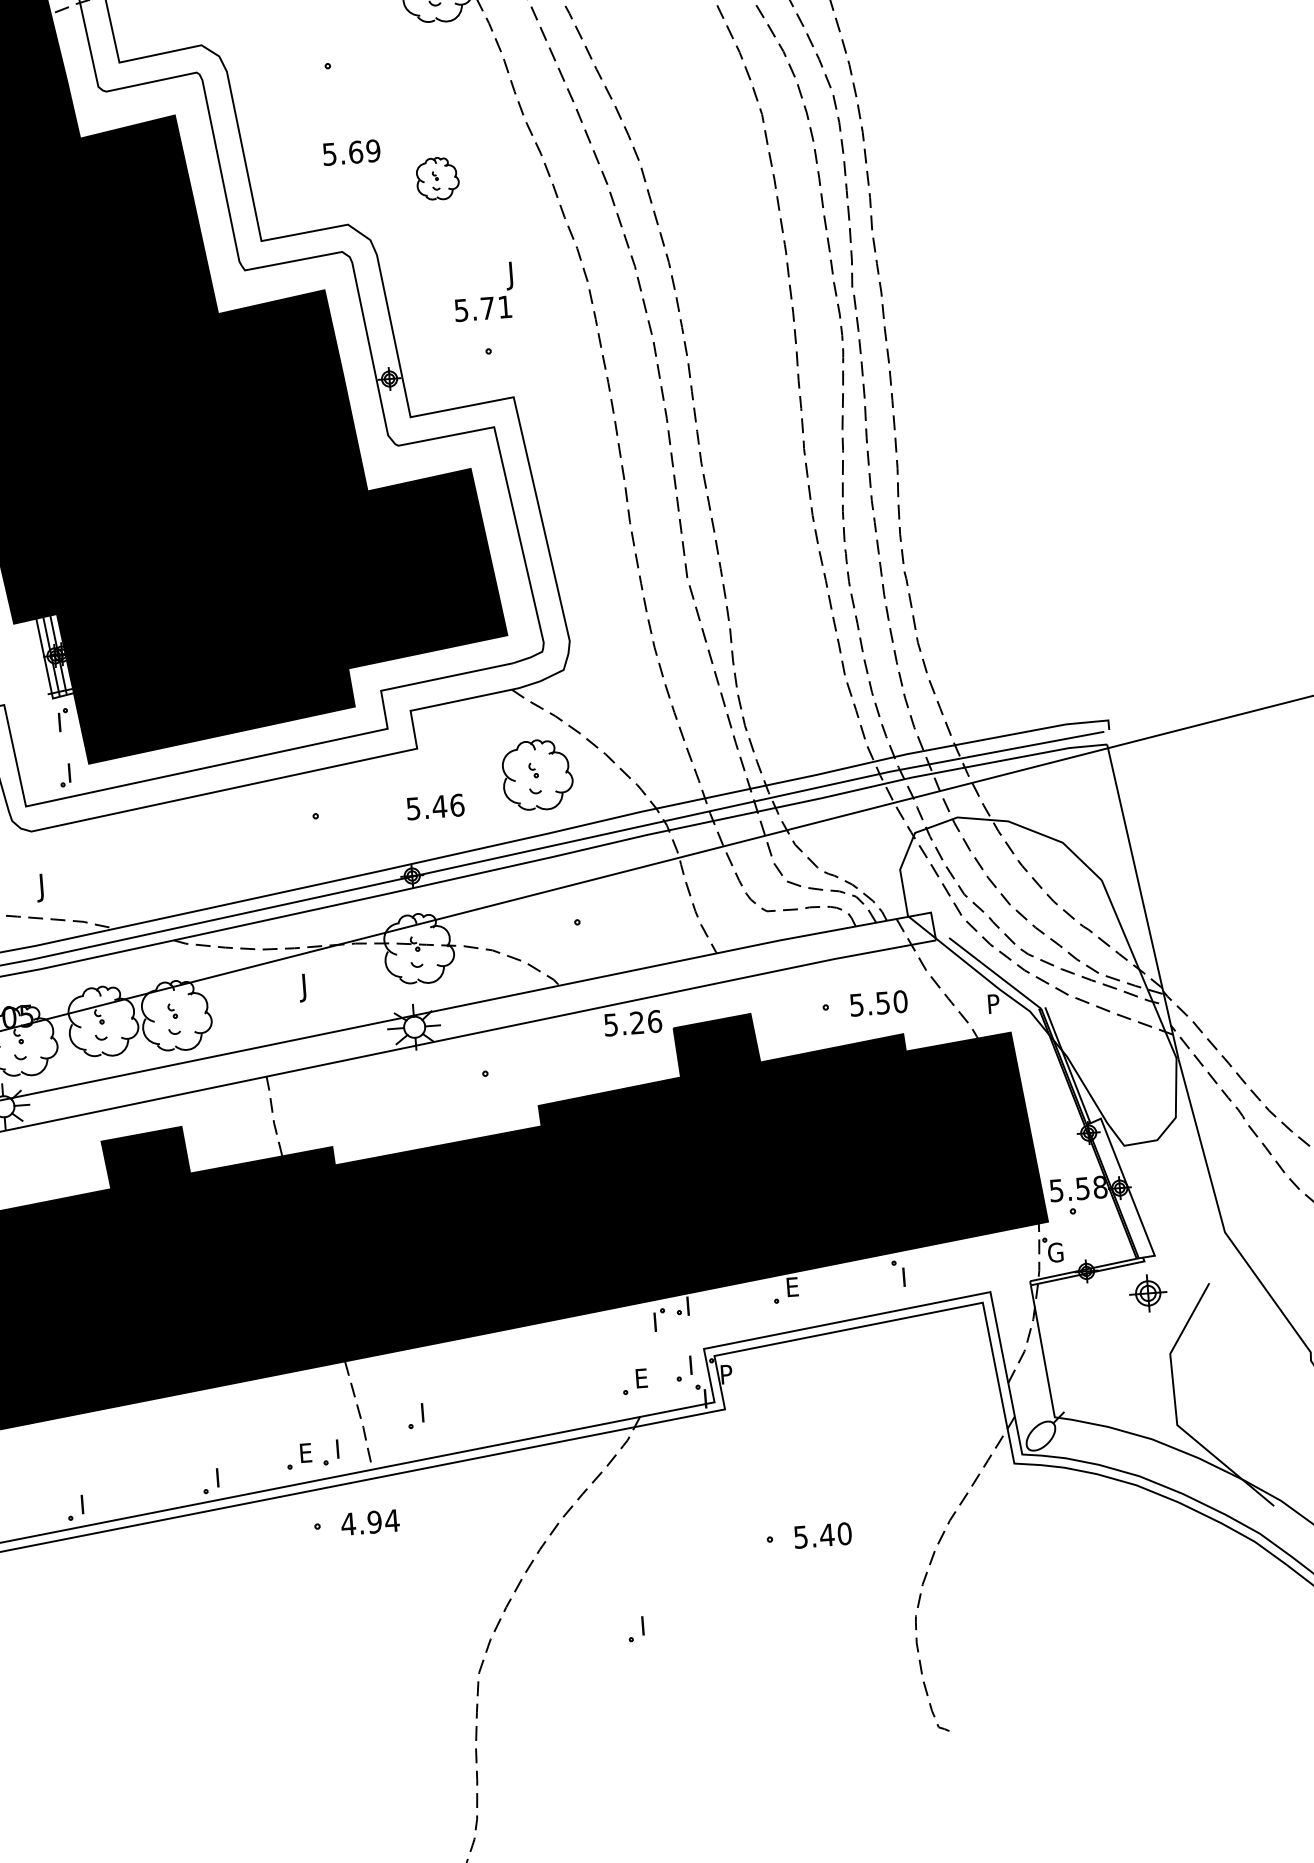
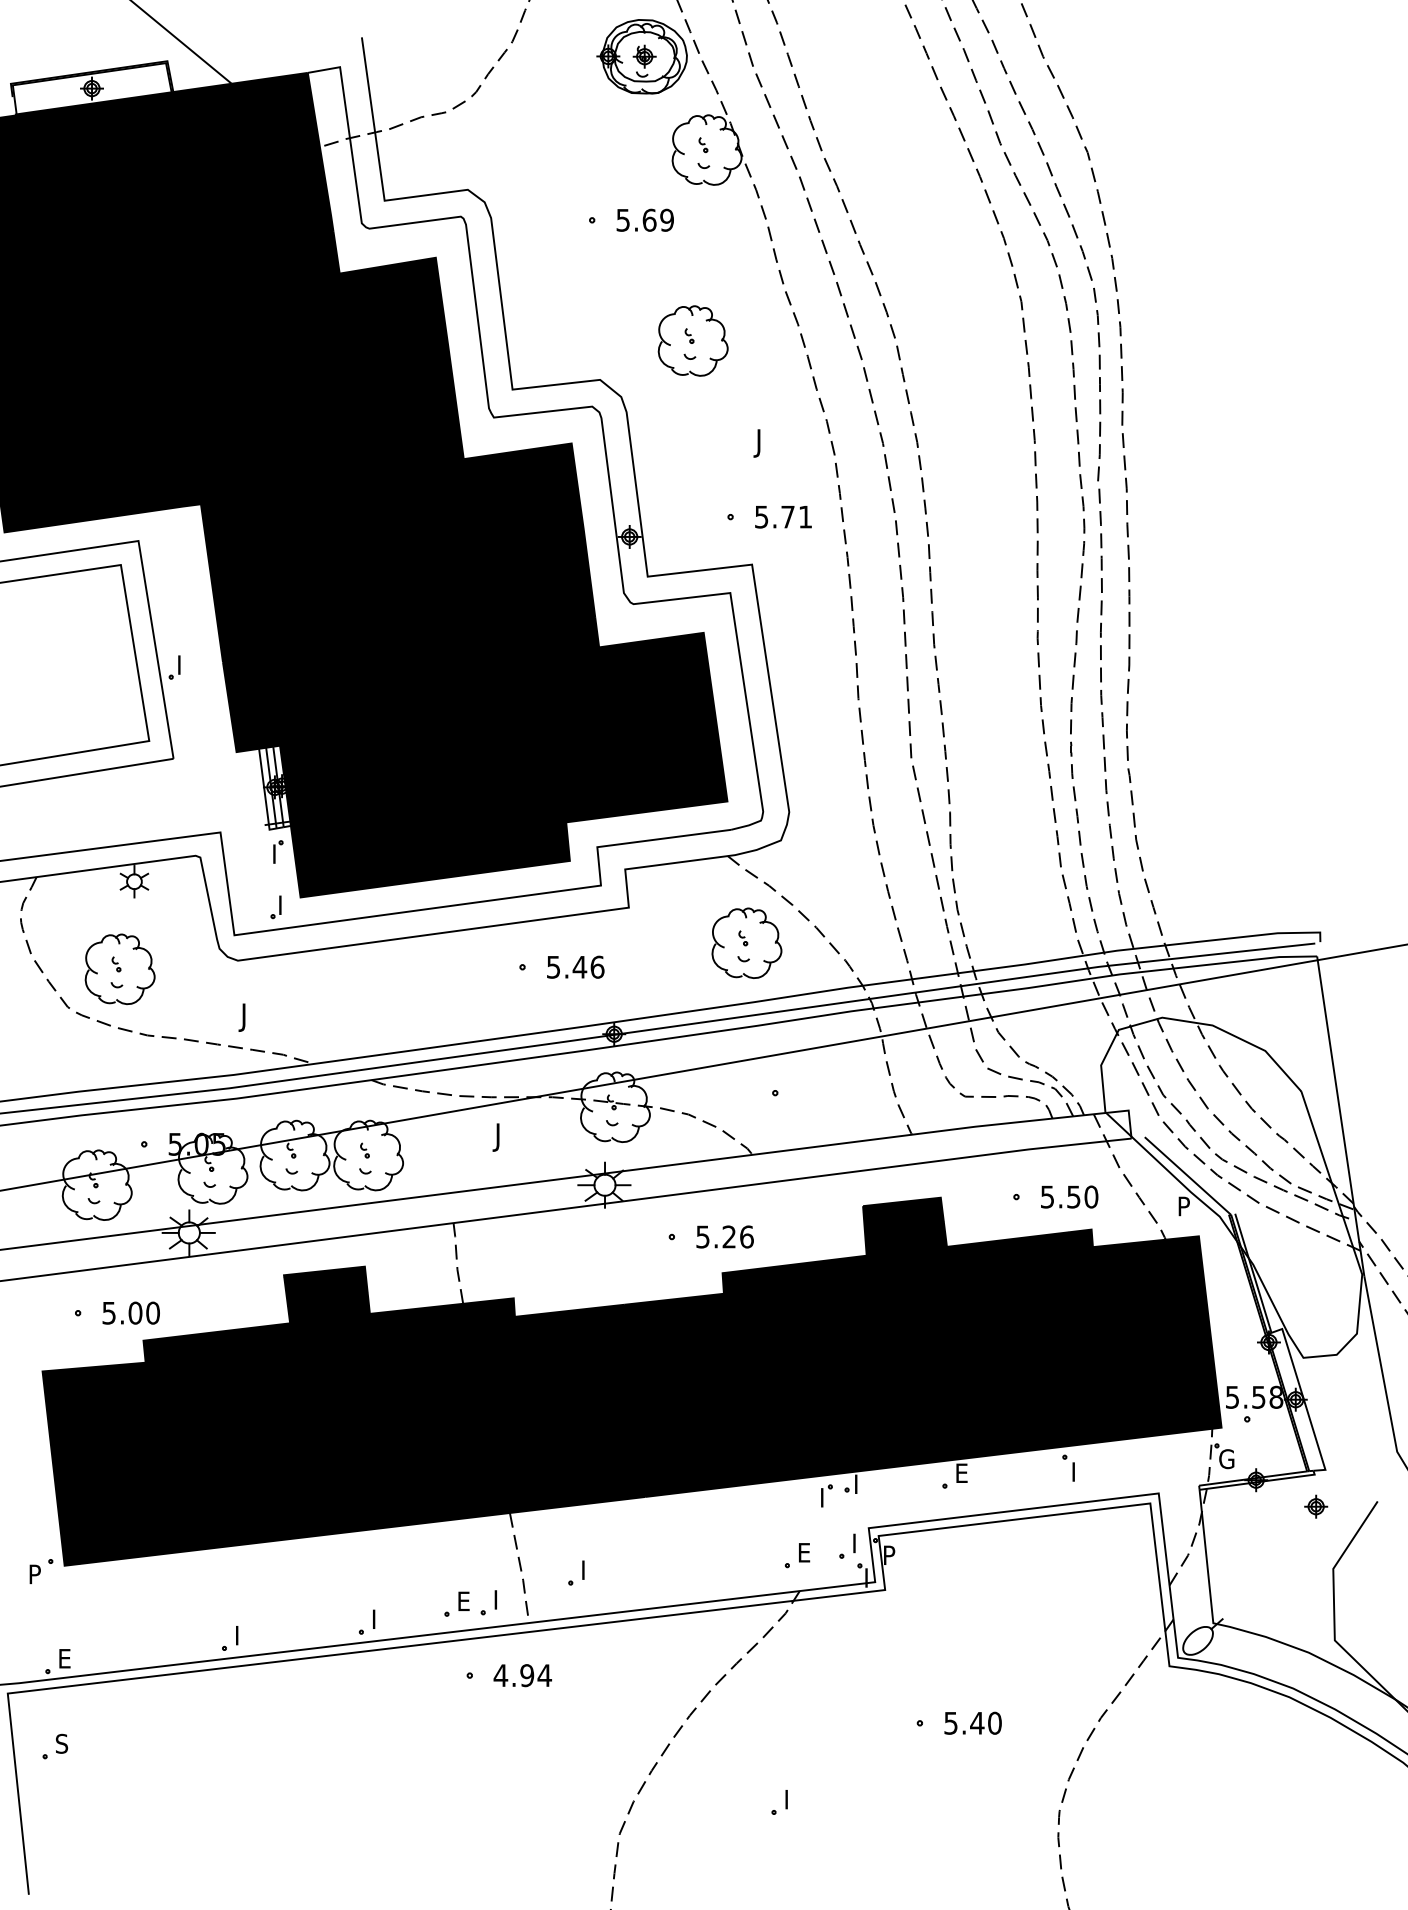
text: (350, 151) -> (644, 219), moved
part: (437, 178) -> (692, 340), size x1.67
text: (483, 309) -> (783, 517), moved
text: (435, 806) -> (575, 966), moved
text: (632, 1022) -> (724, 1236), moved
part: (1148, 1293) -> (1316, 1506), size x0.62

